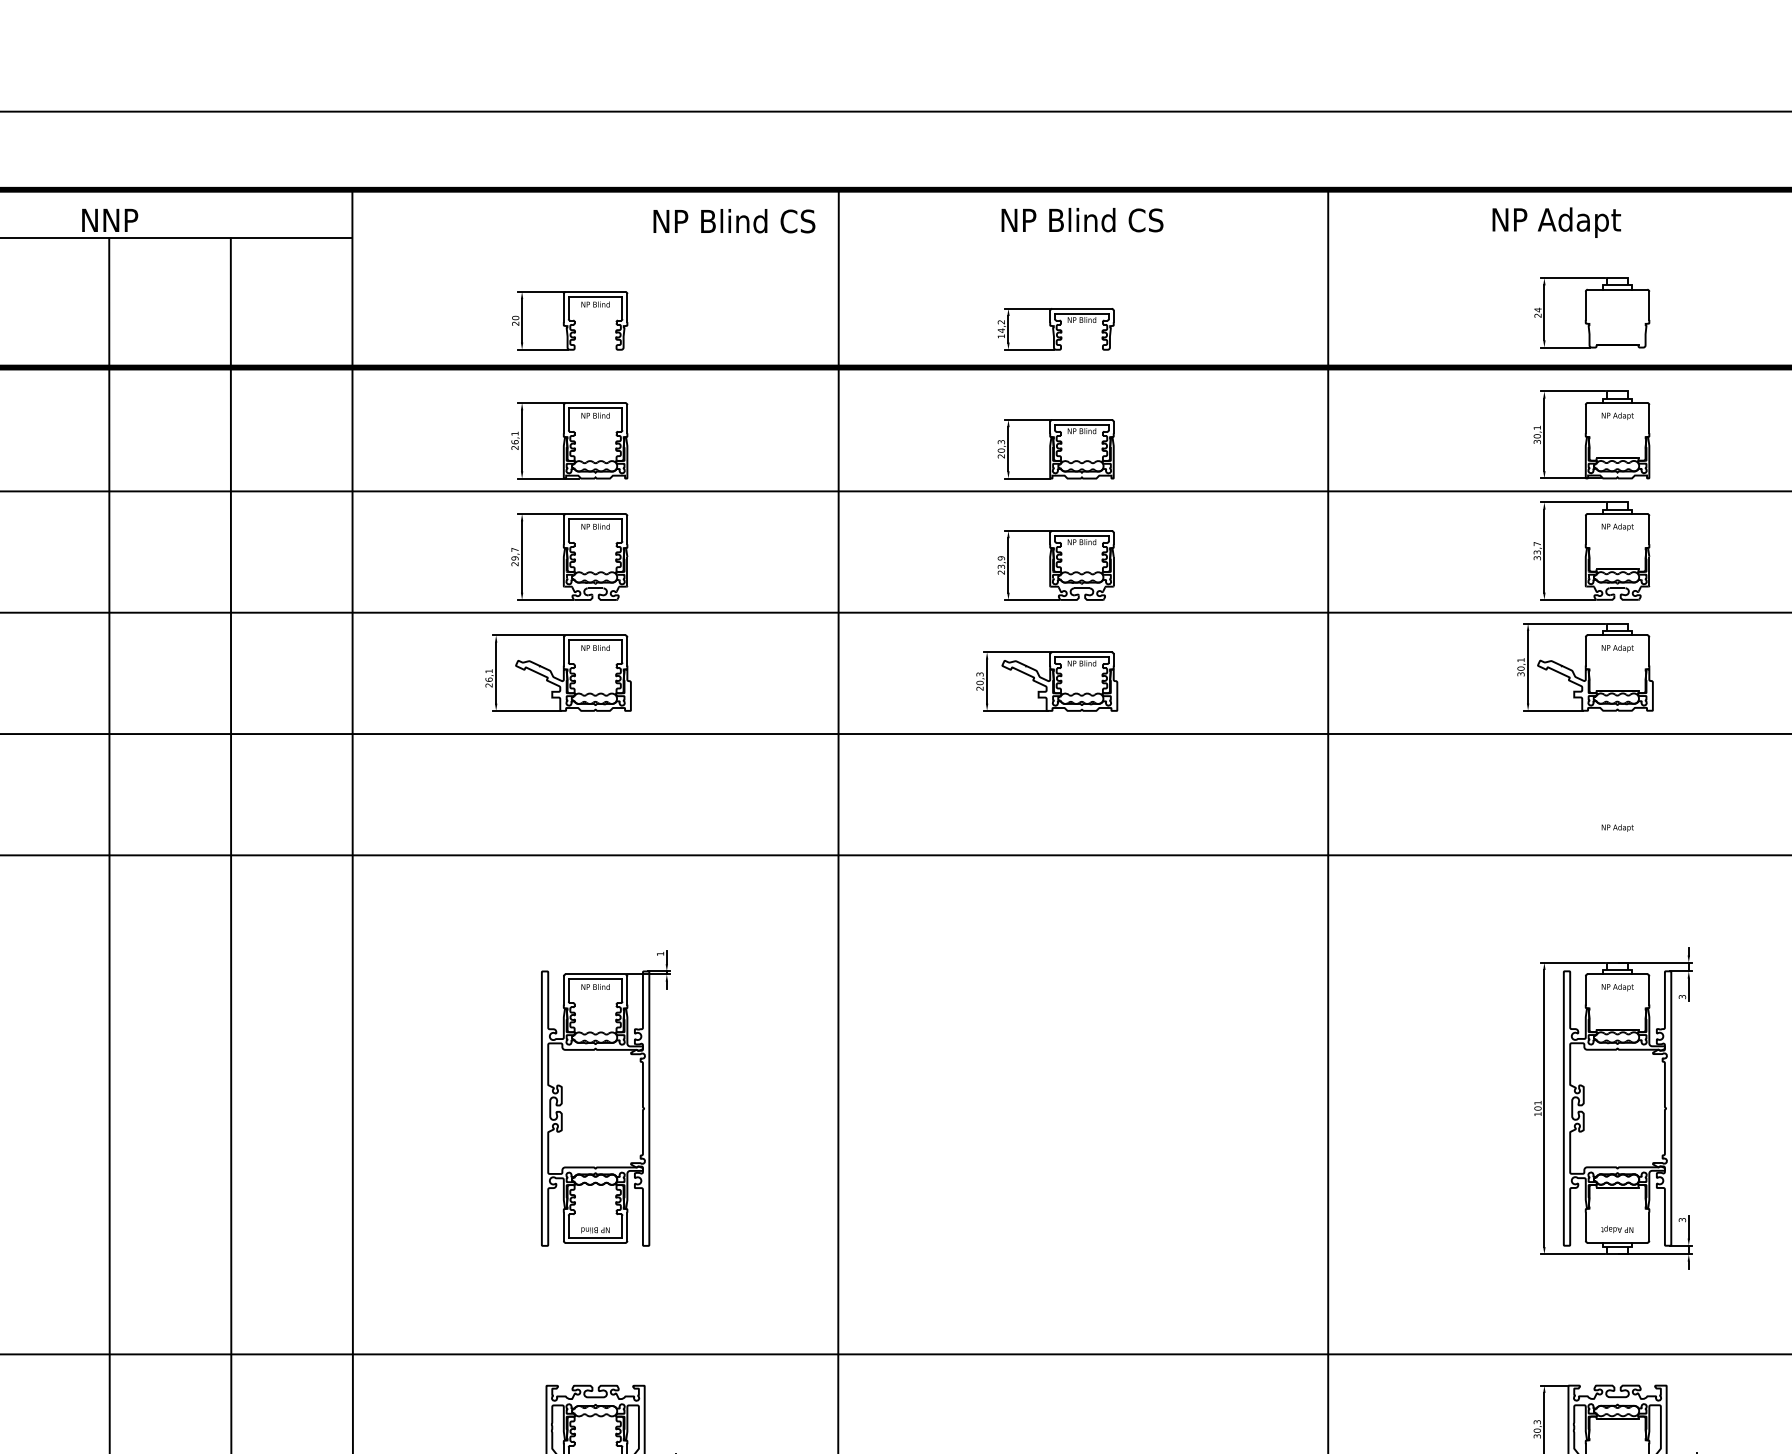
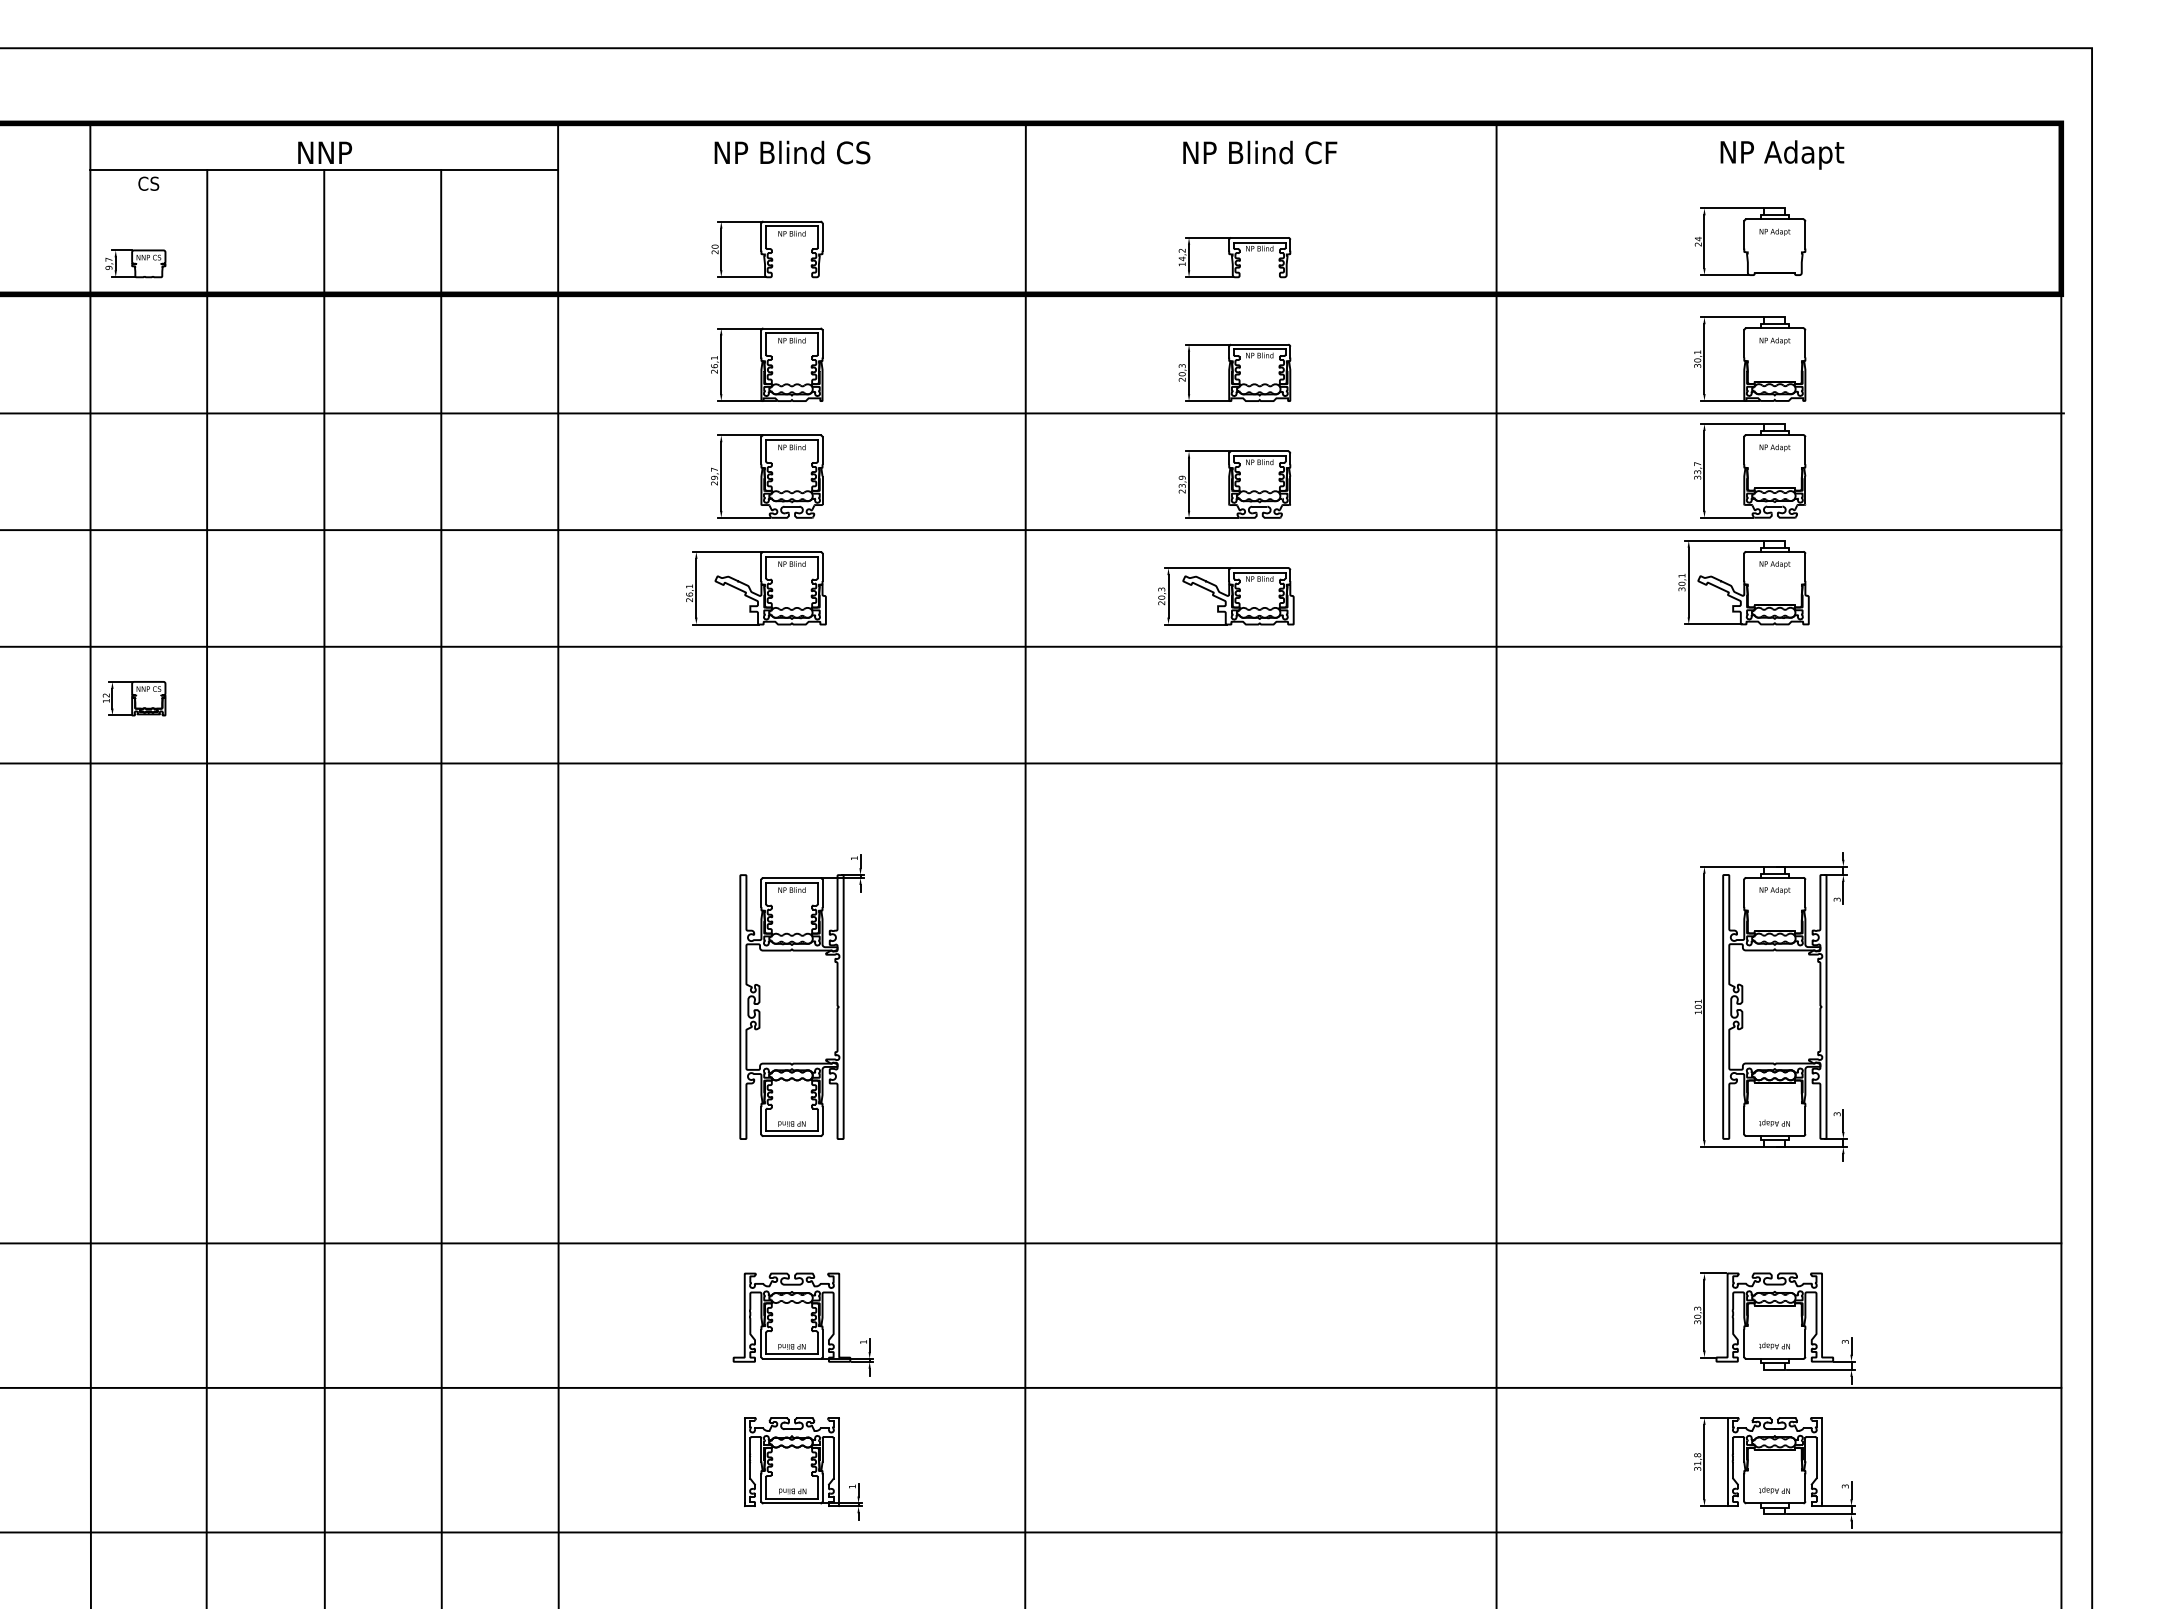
text: (1082, 220) -> (1260, 152), NP Blind CS -> NP Blind CF
text: (734, 221) -> (792, 152), moved
text: (1556, 222) -> (1782, 154), moved
text: (1617, 827) -> (1774, 231), moved

